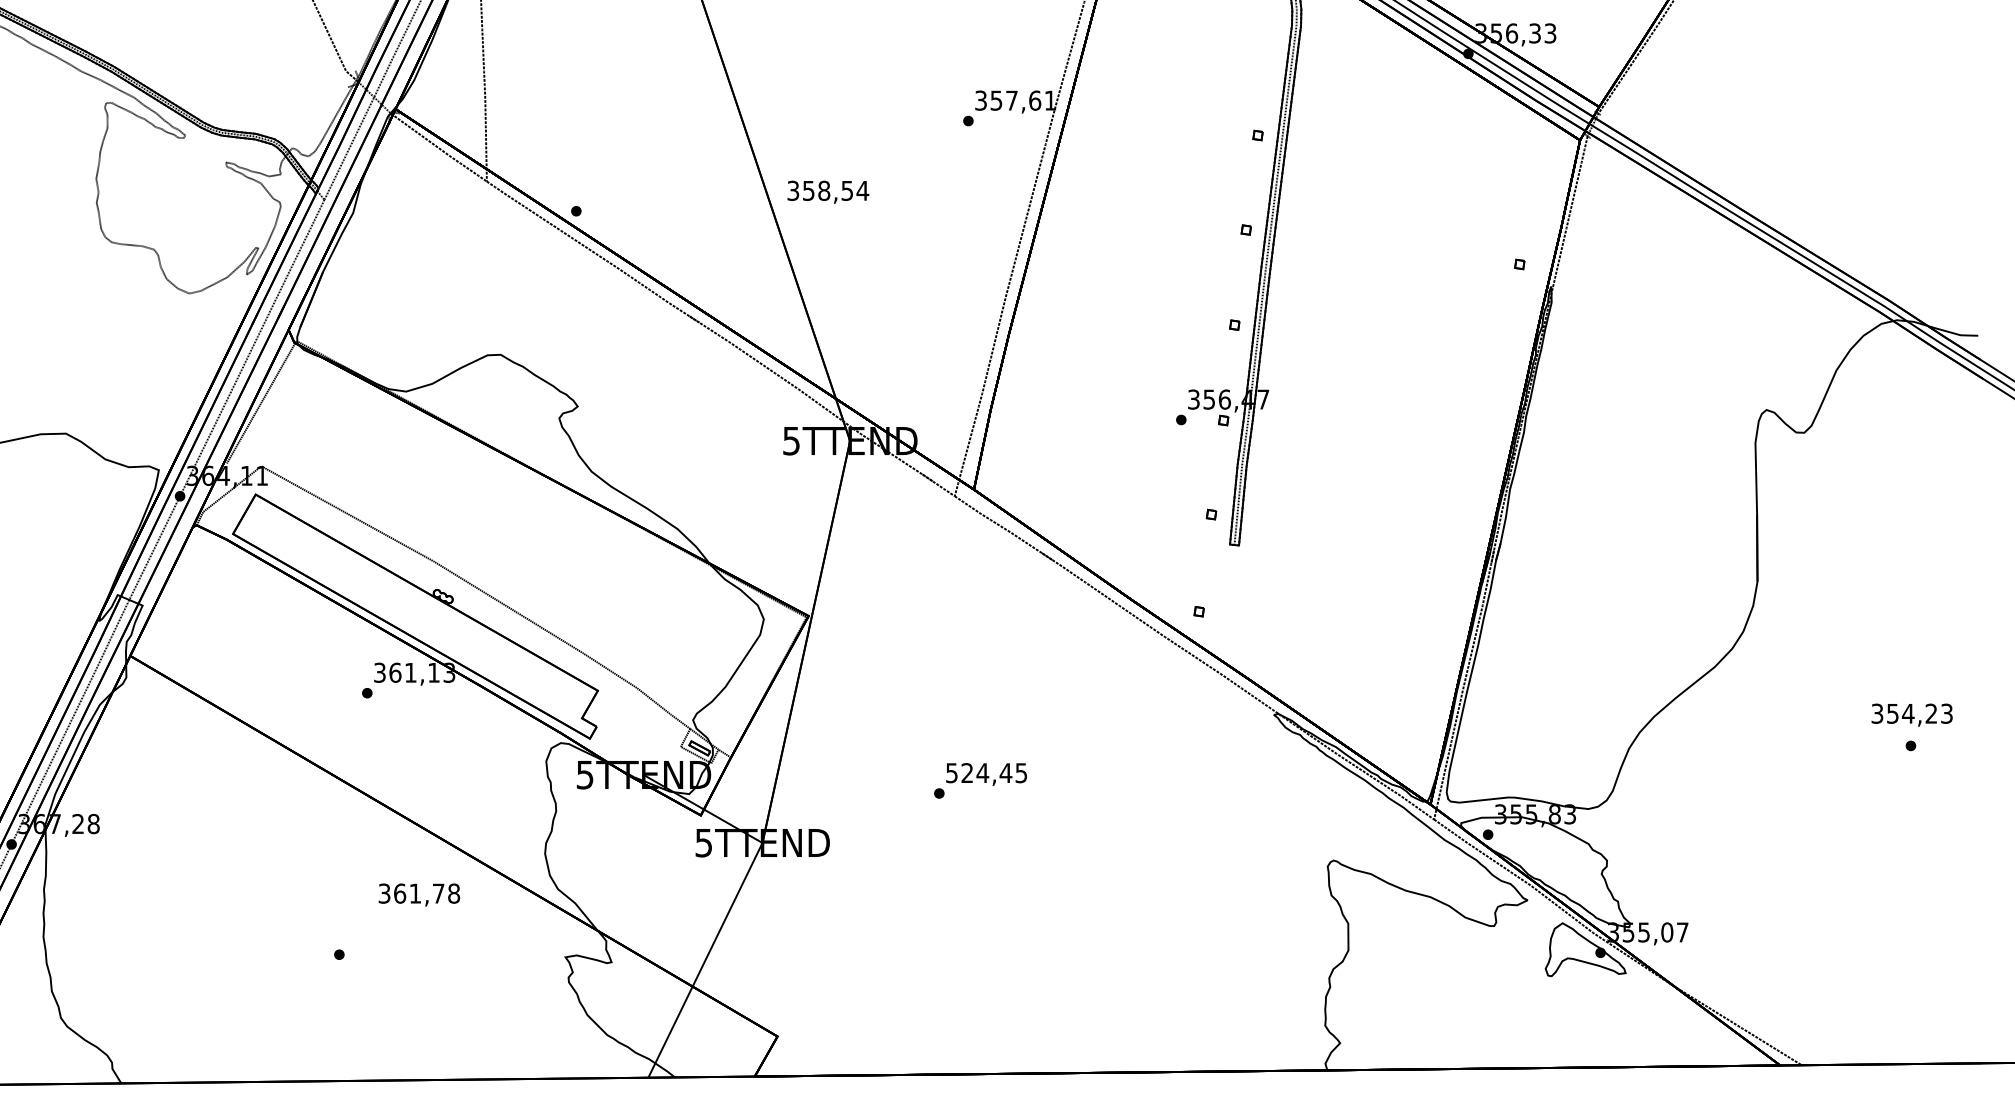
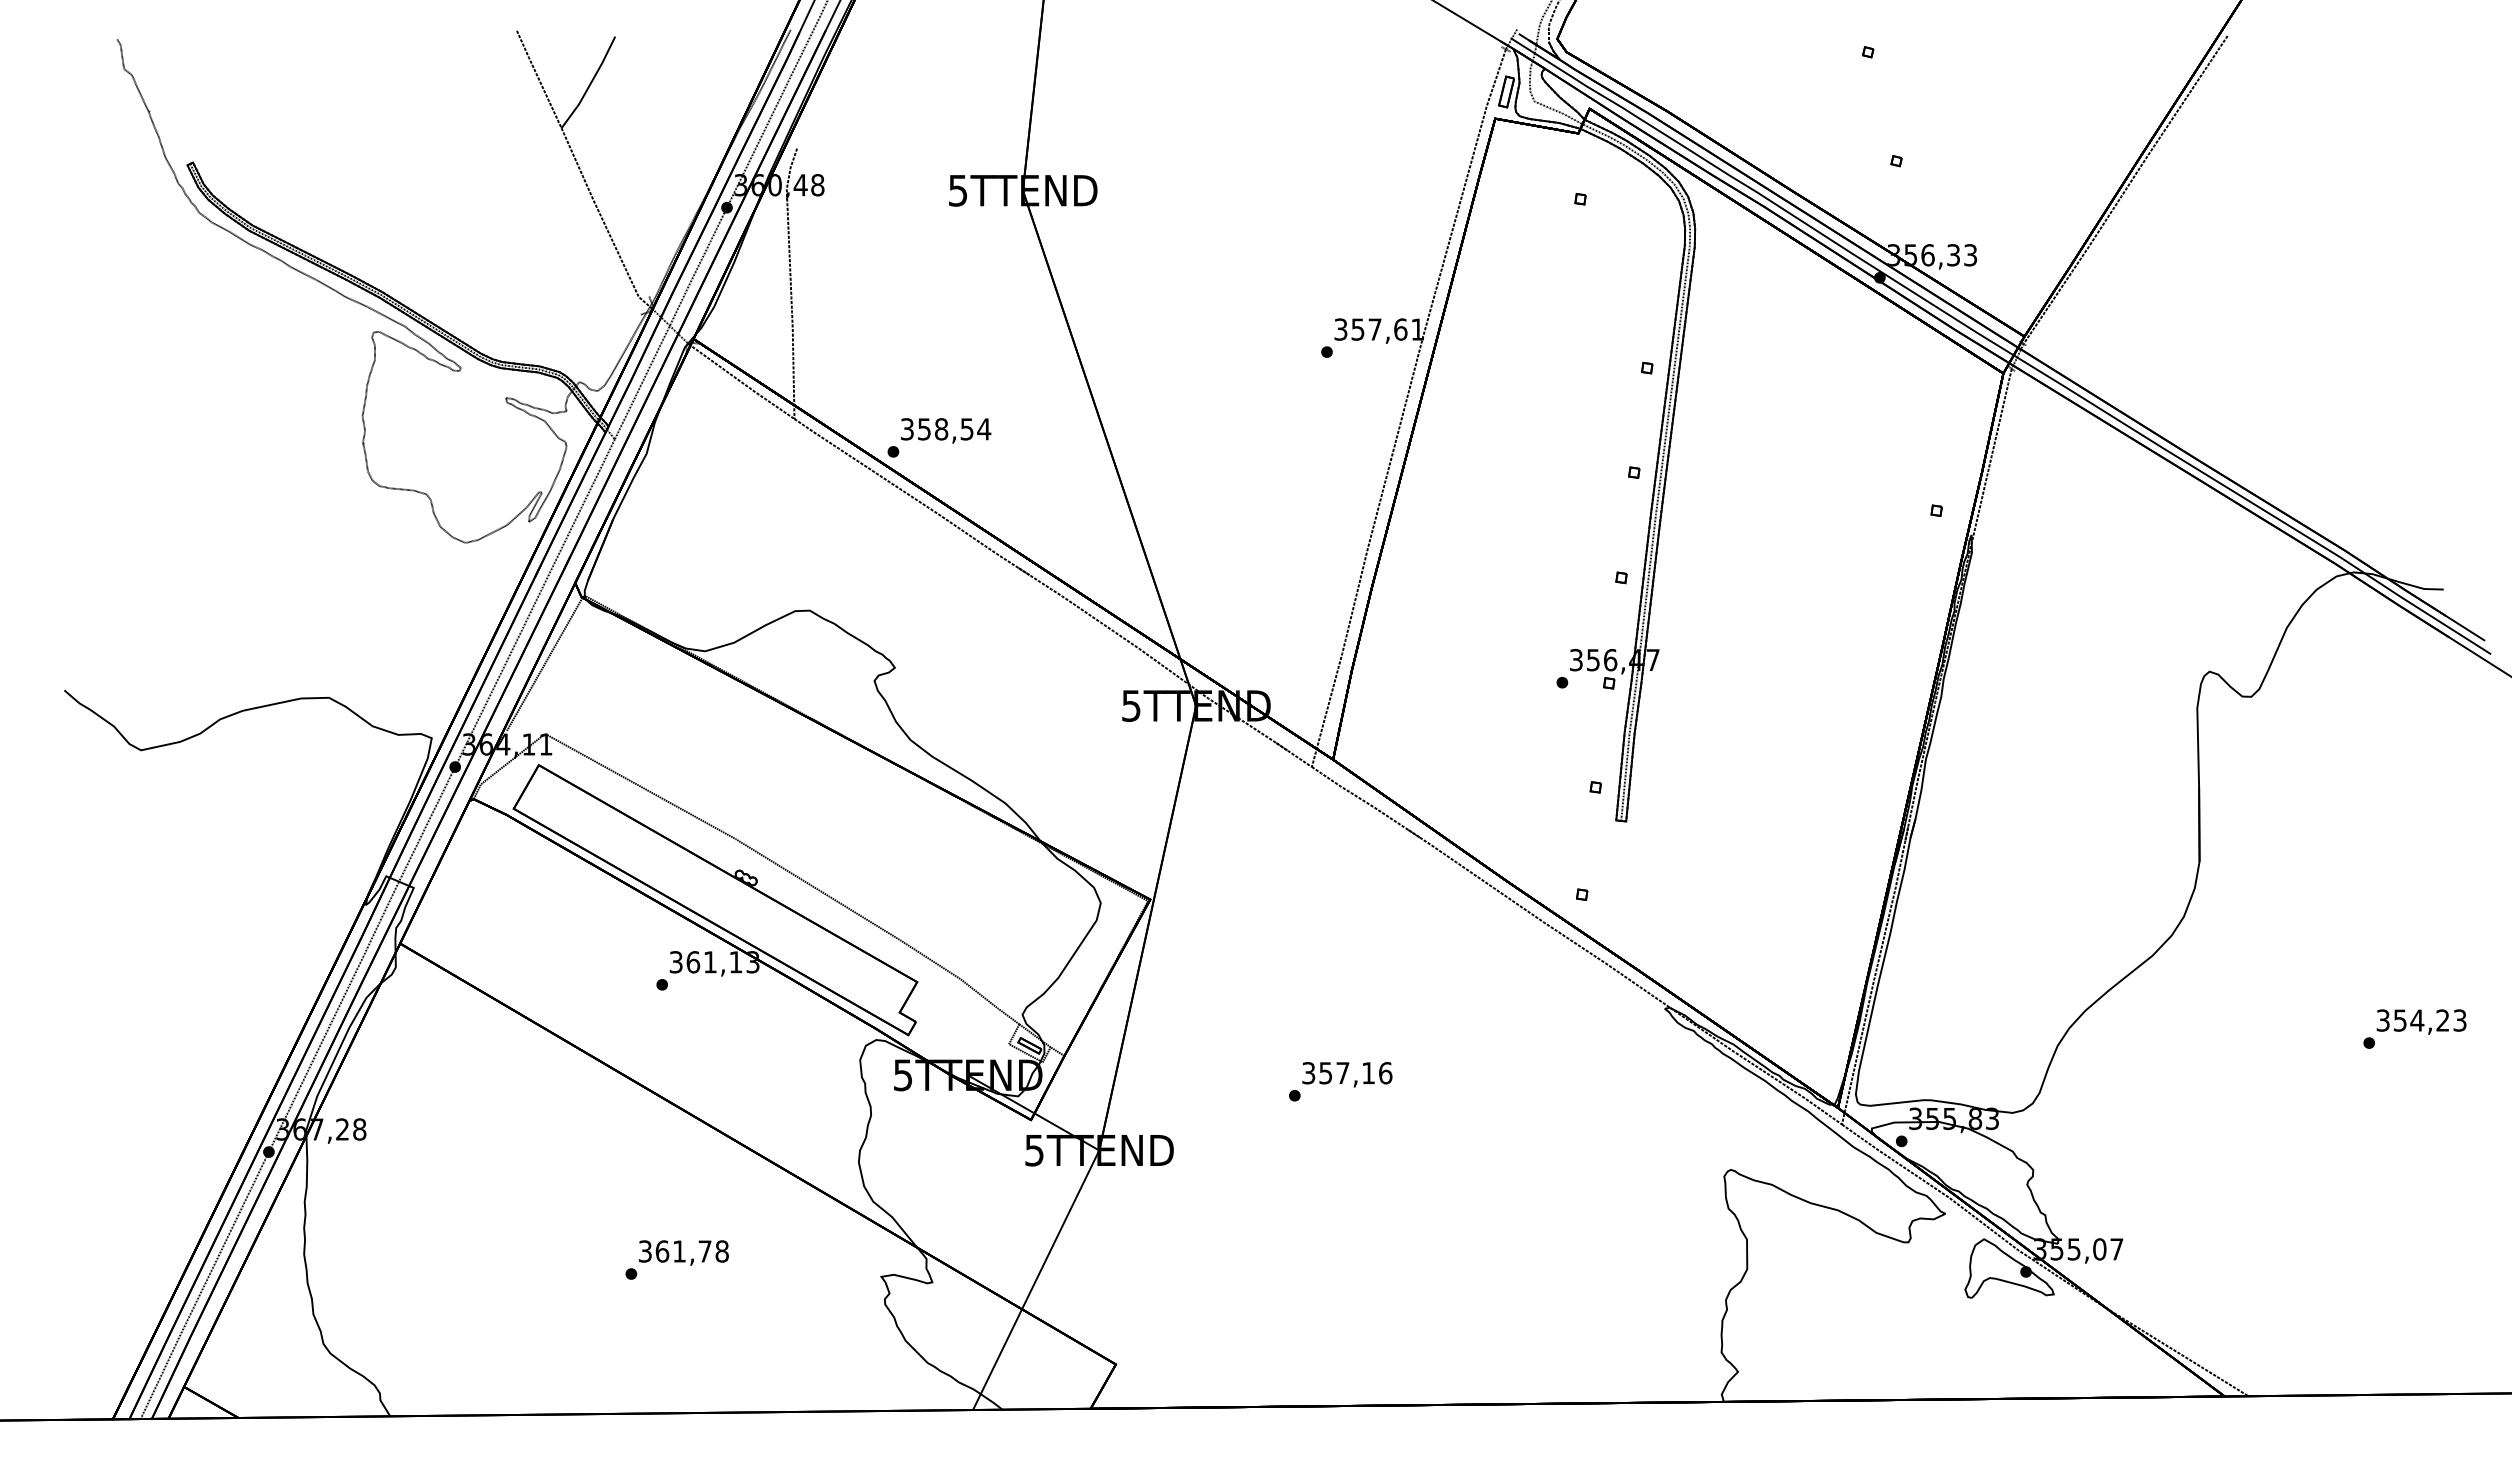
text: (828, 191) -> (946, 430), moved
text: (1912, 714) -> (2421, 1021), moved
text: (986, 773) -> (1347, 1073), 524,45 -> 357,16
text: (419, 894) -> (683, 1252), moved

